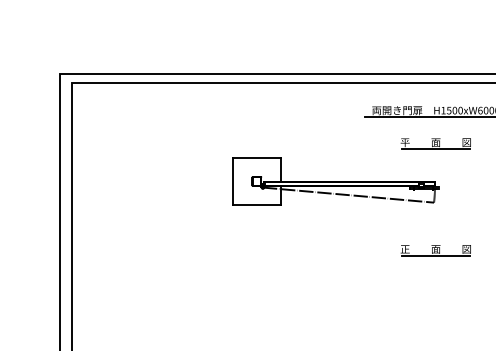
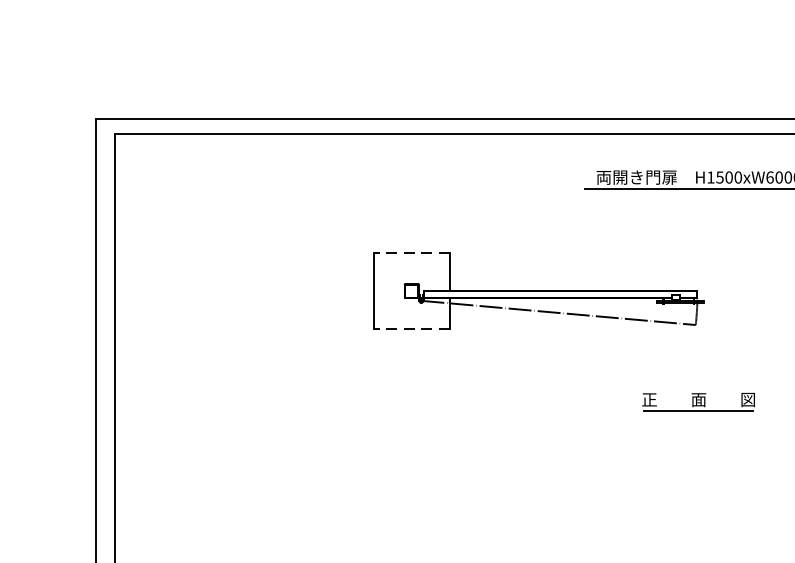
part: (435, 143) -> (698, 230), removed
line: (256, 157) -> (411, 252), solid -> dashed
line: (256, 205) -> (411, 329), solid -> dashed

